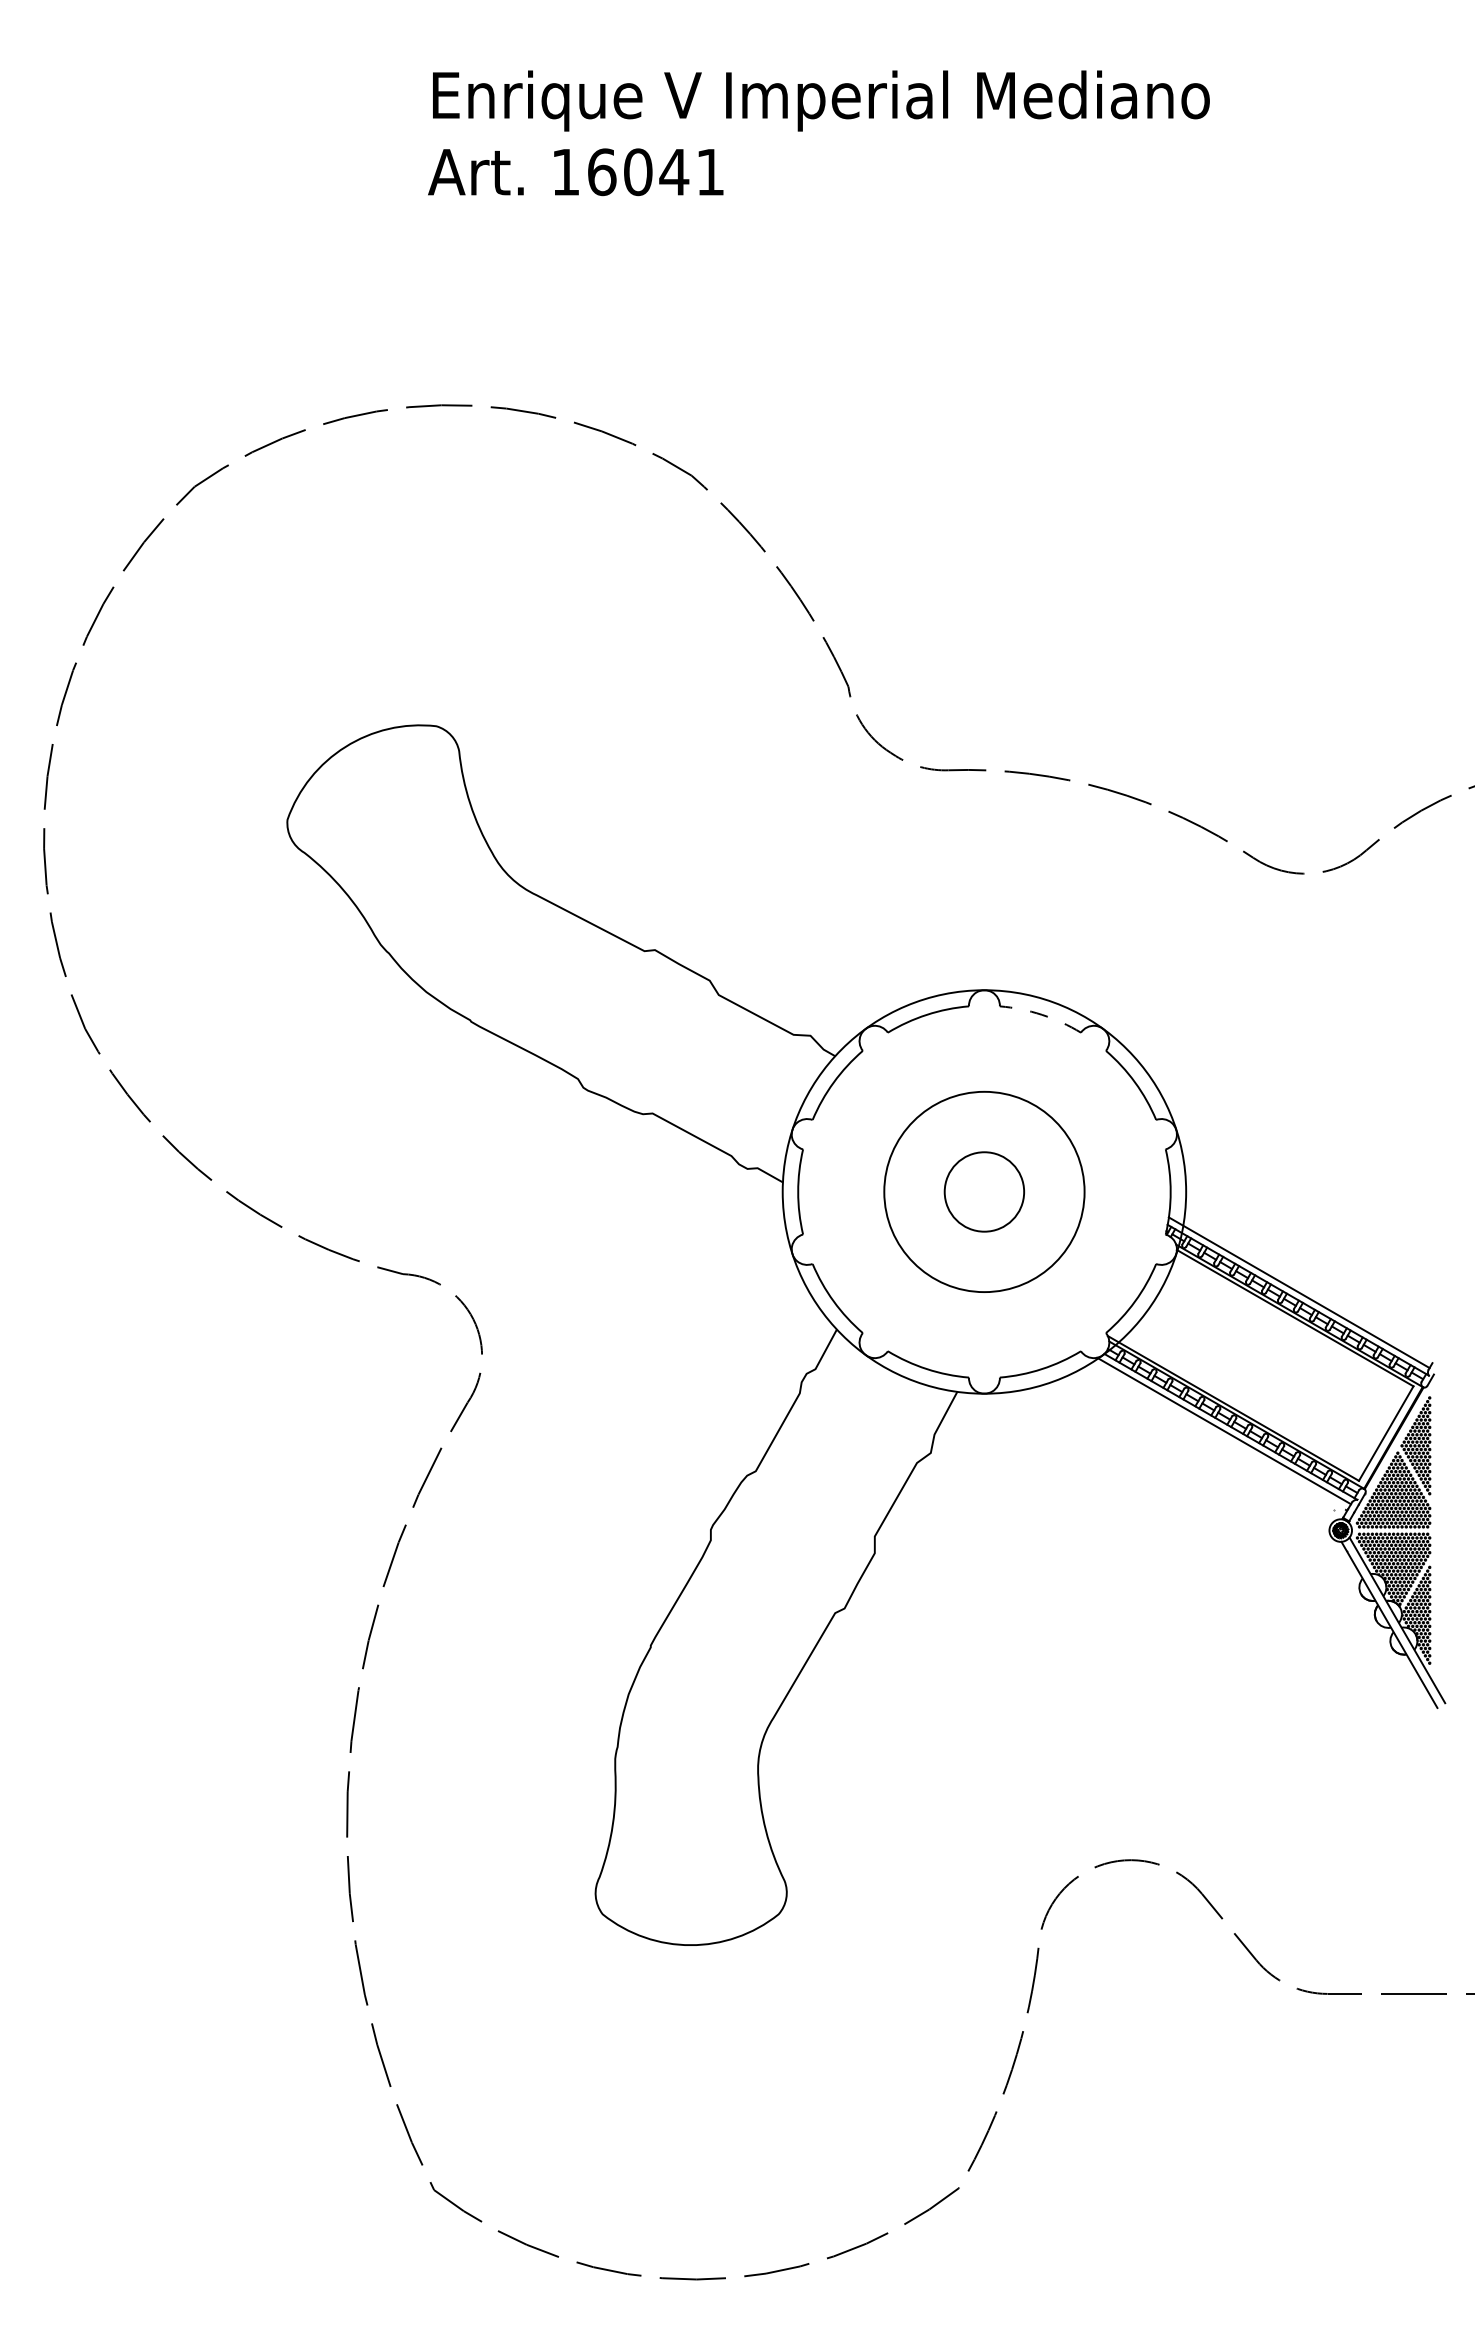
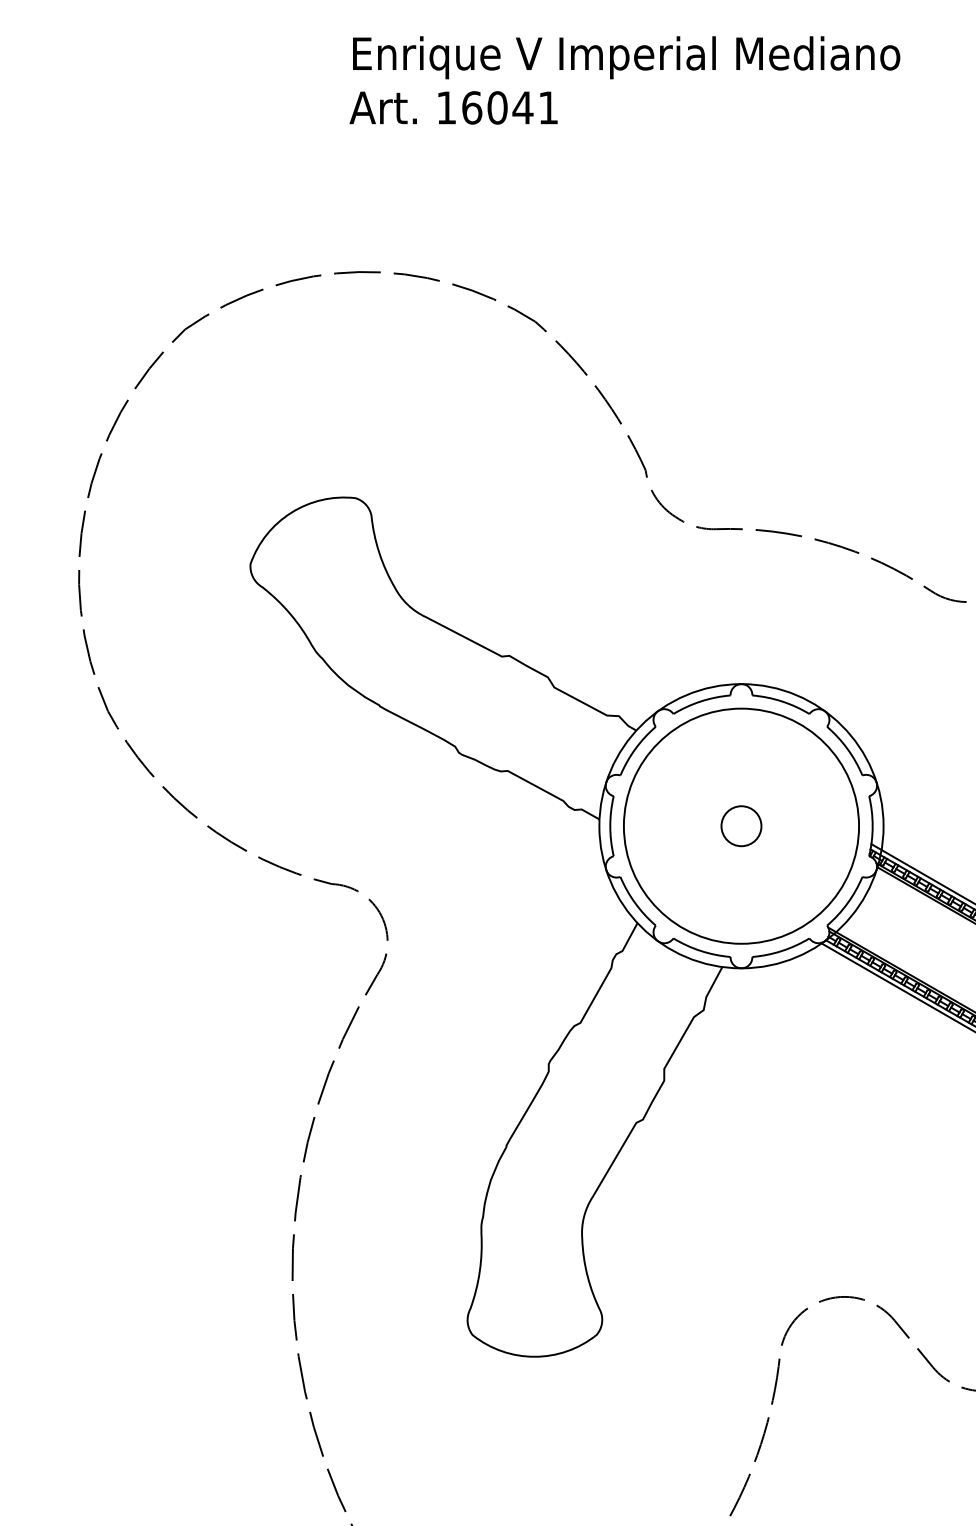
arc: (1042, 1014) -> (782, 701), dashed -> solid
circle: (984, 1191) -> (741, 825), size x0.71
circle: (984, 1191) -> (741, 825), size x1.67

